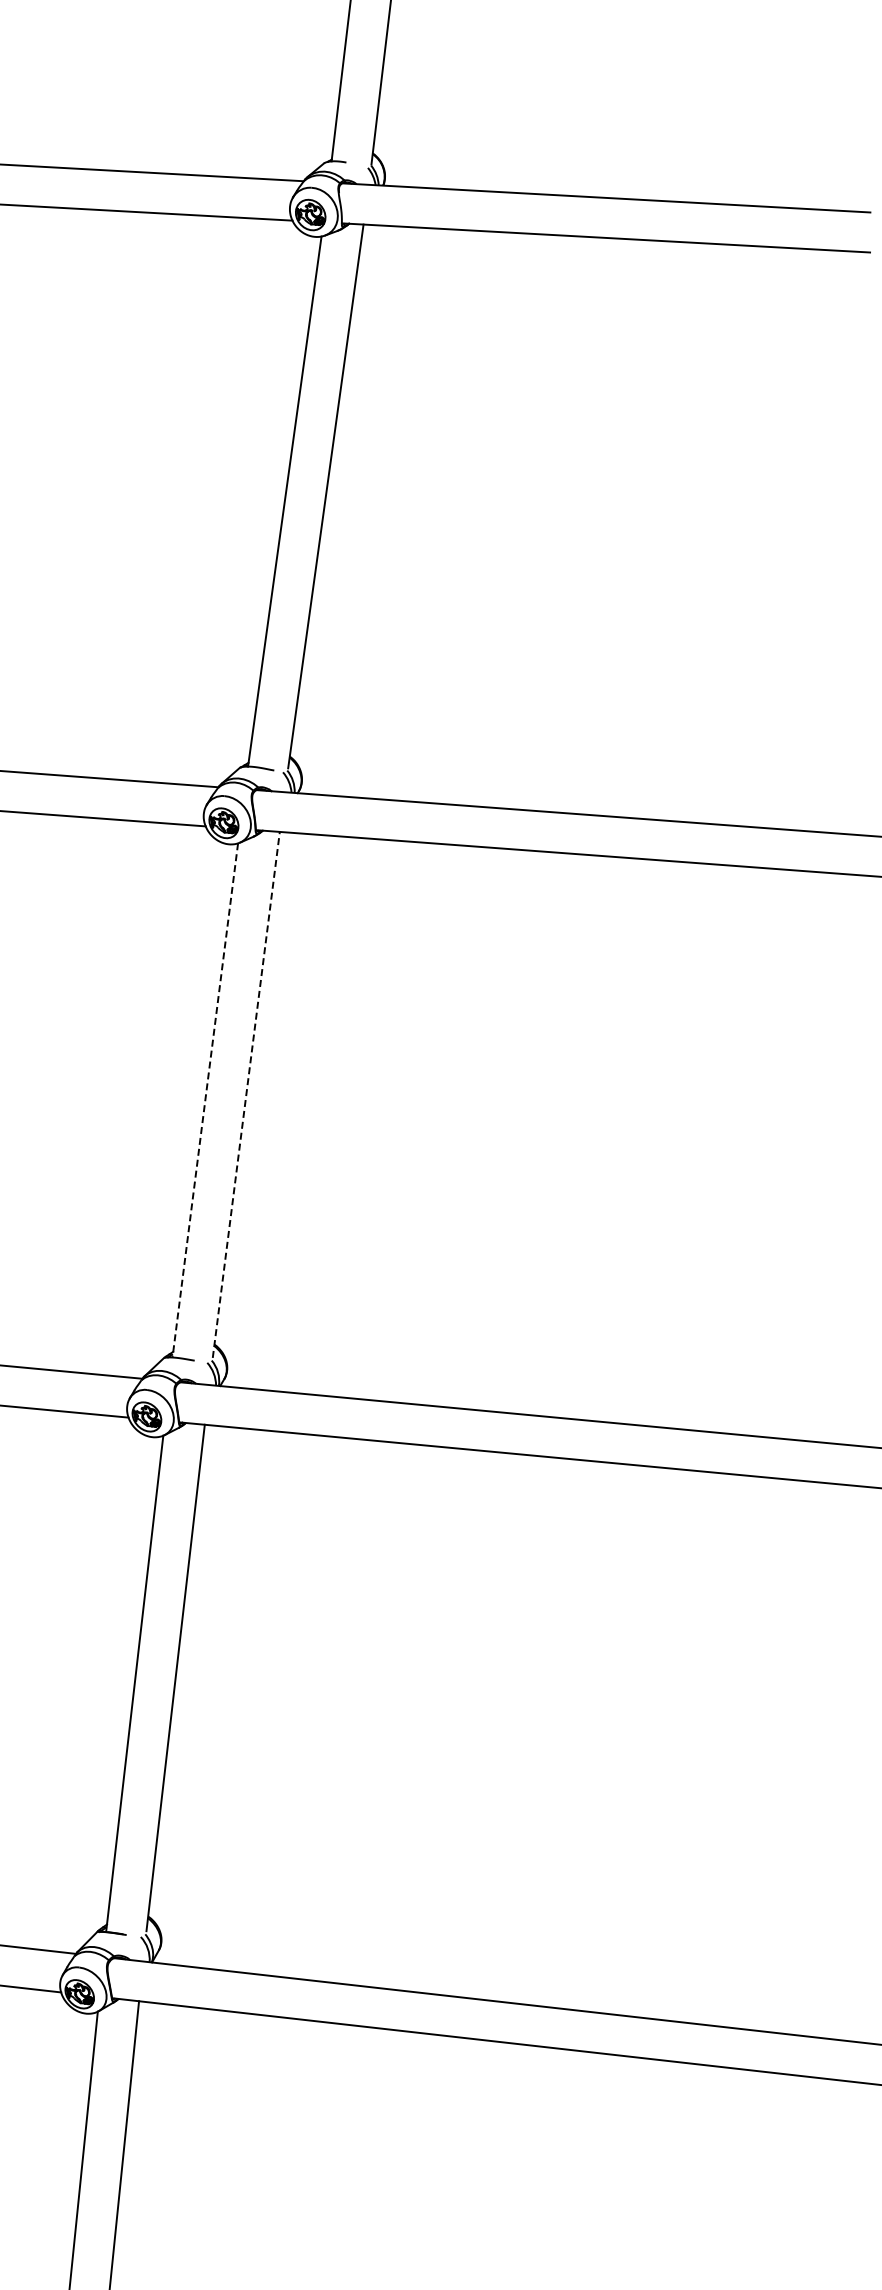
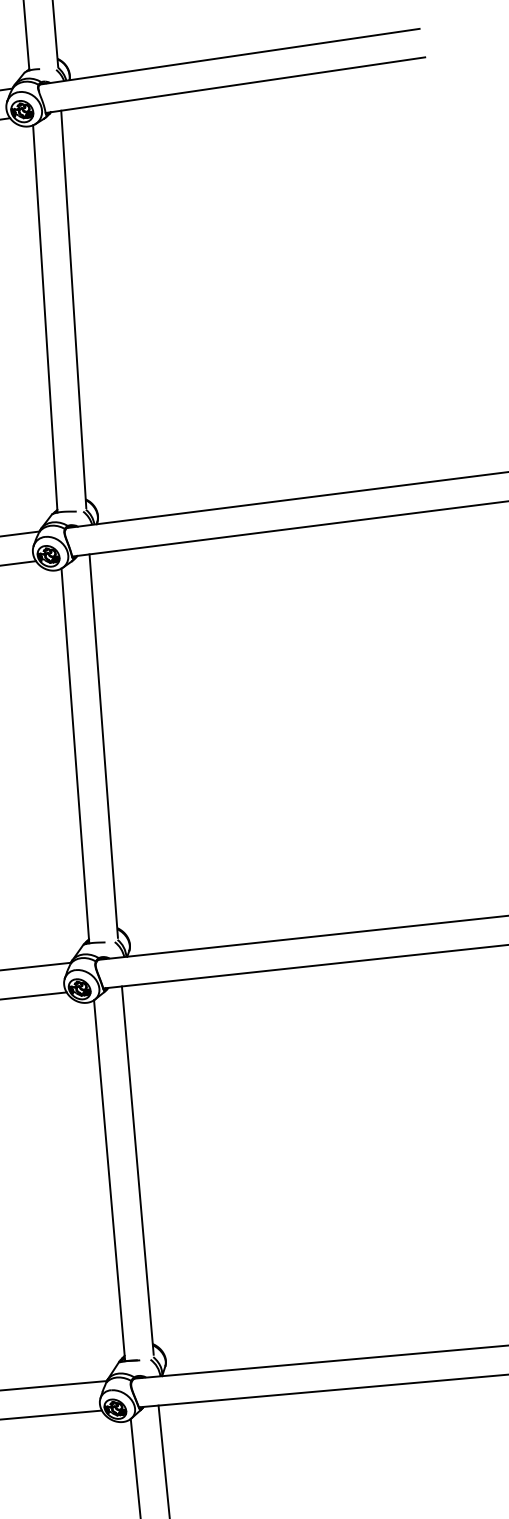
line: (246, 1094) -> (103, 745), dashed -> solid
line: (205, 1100) -> (75, 755), dashed -> solid

